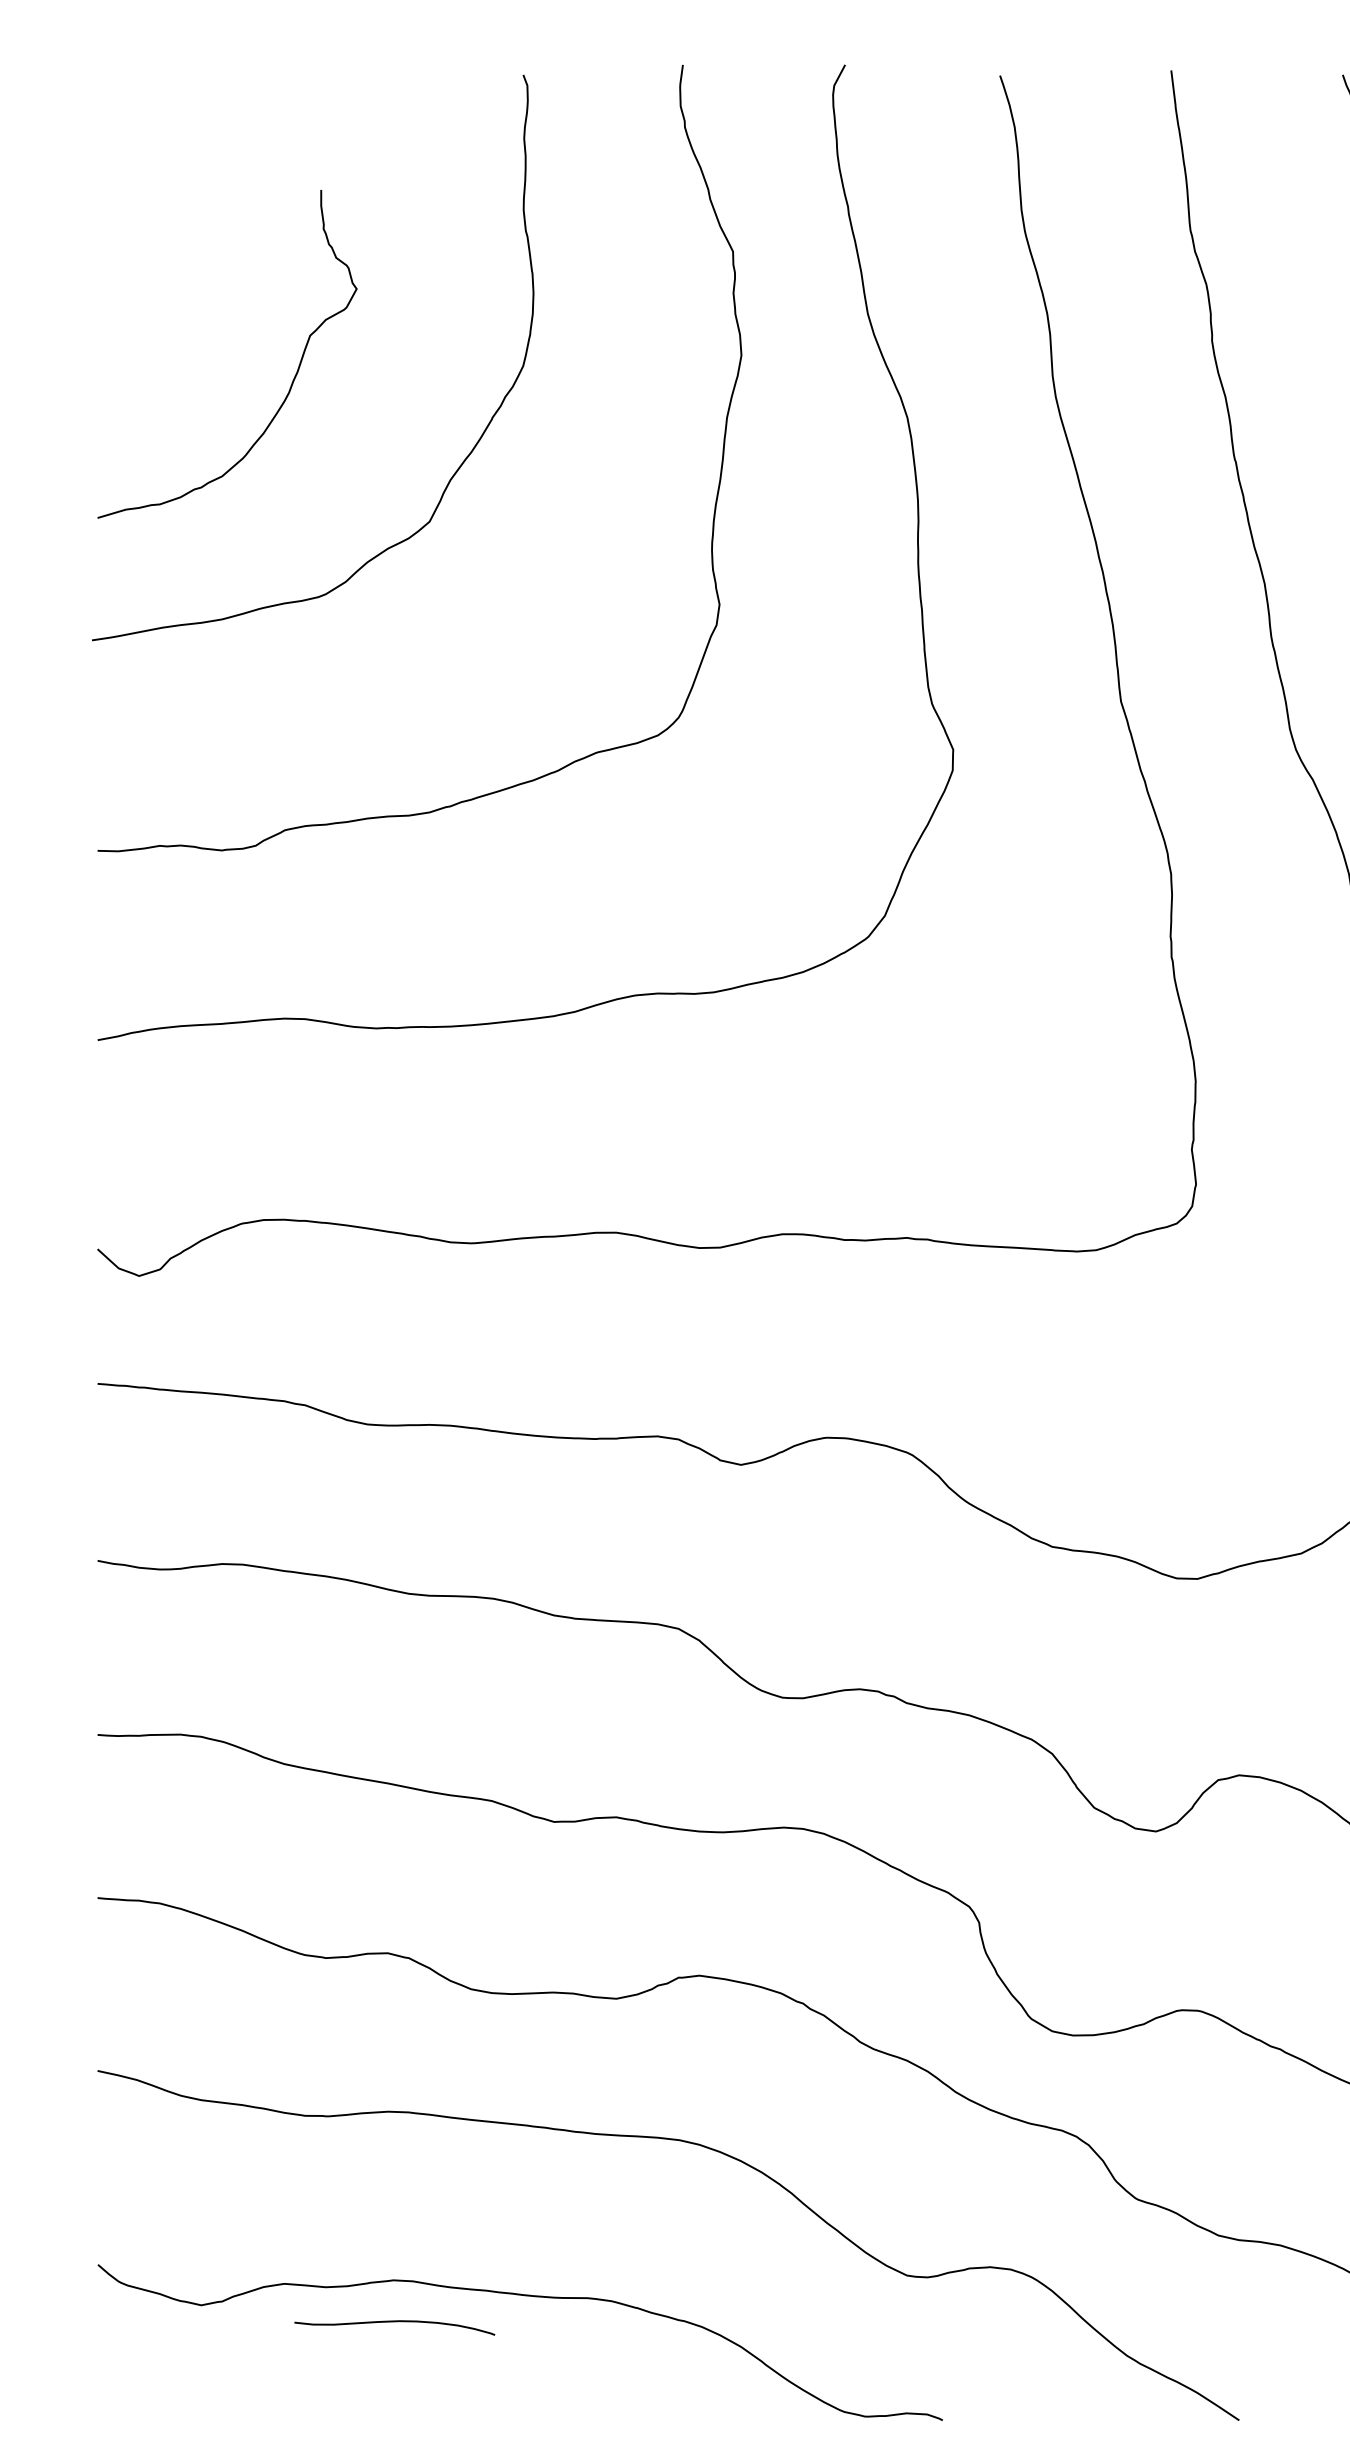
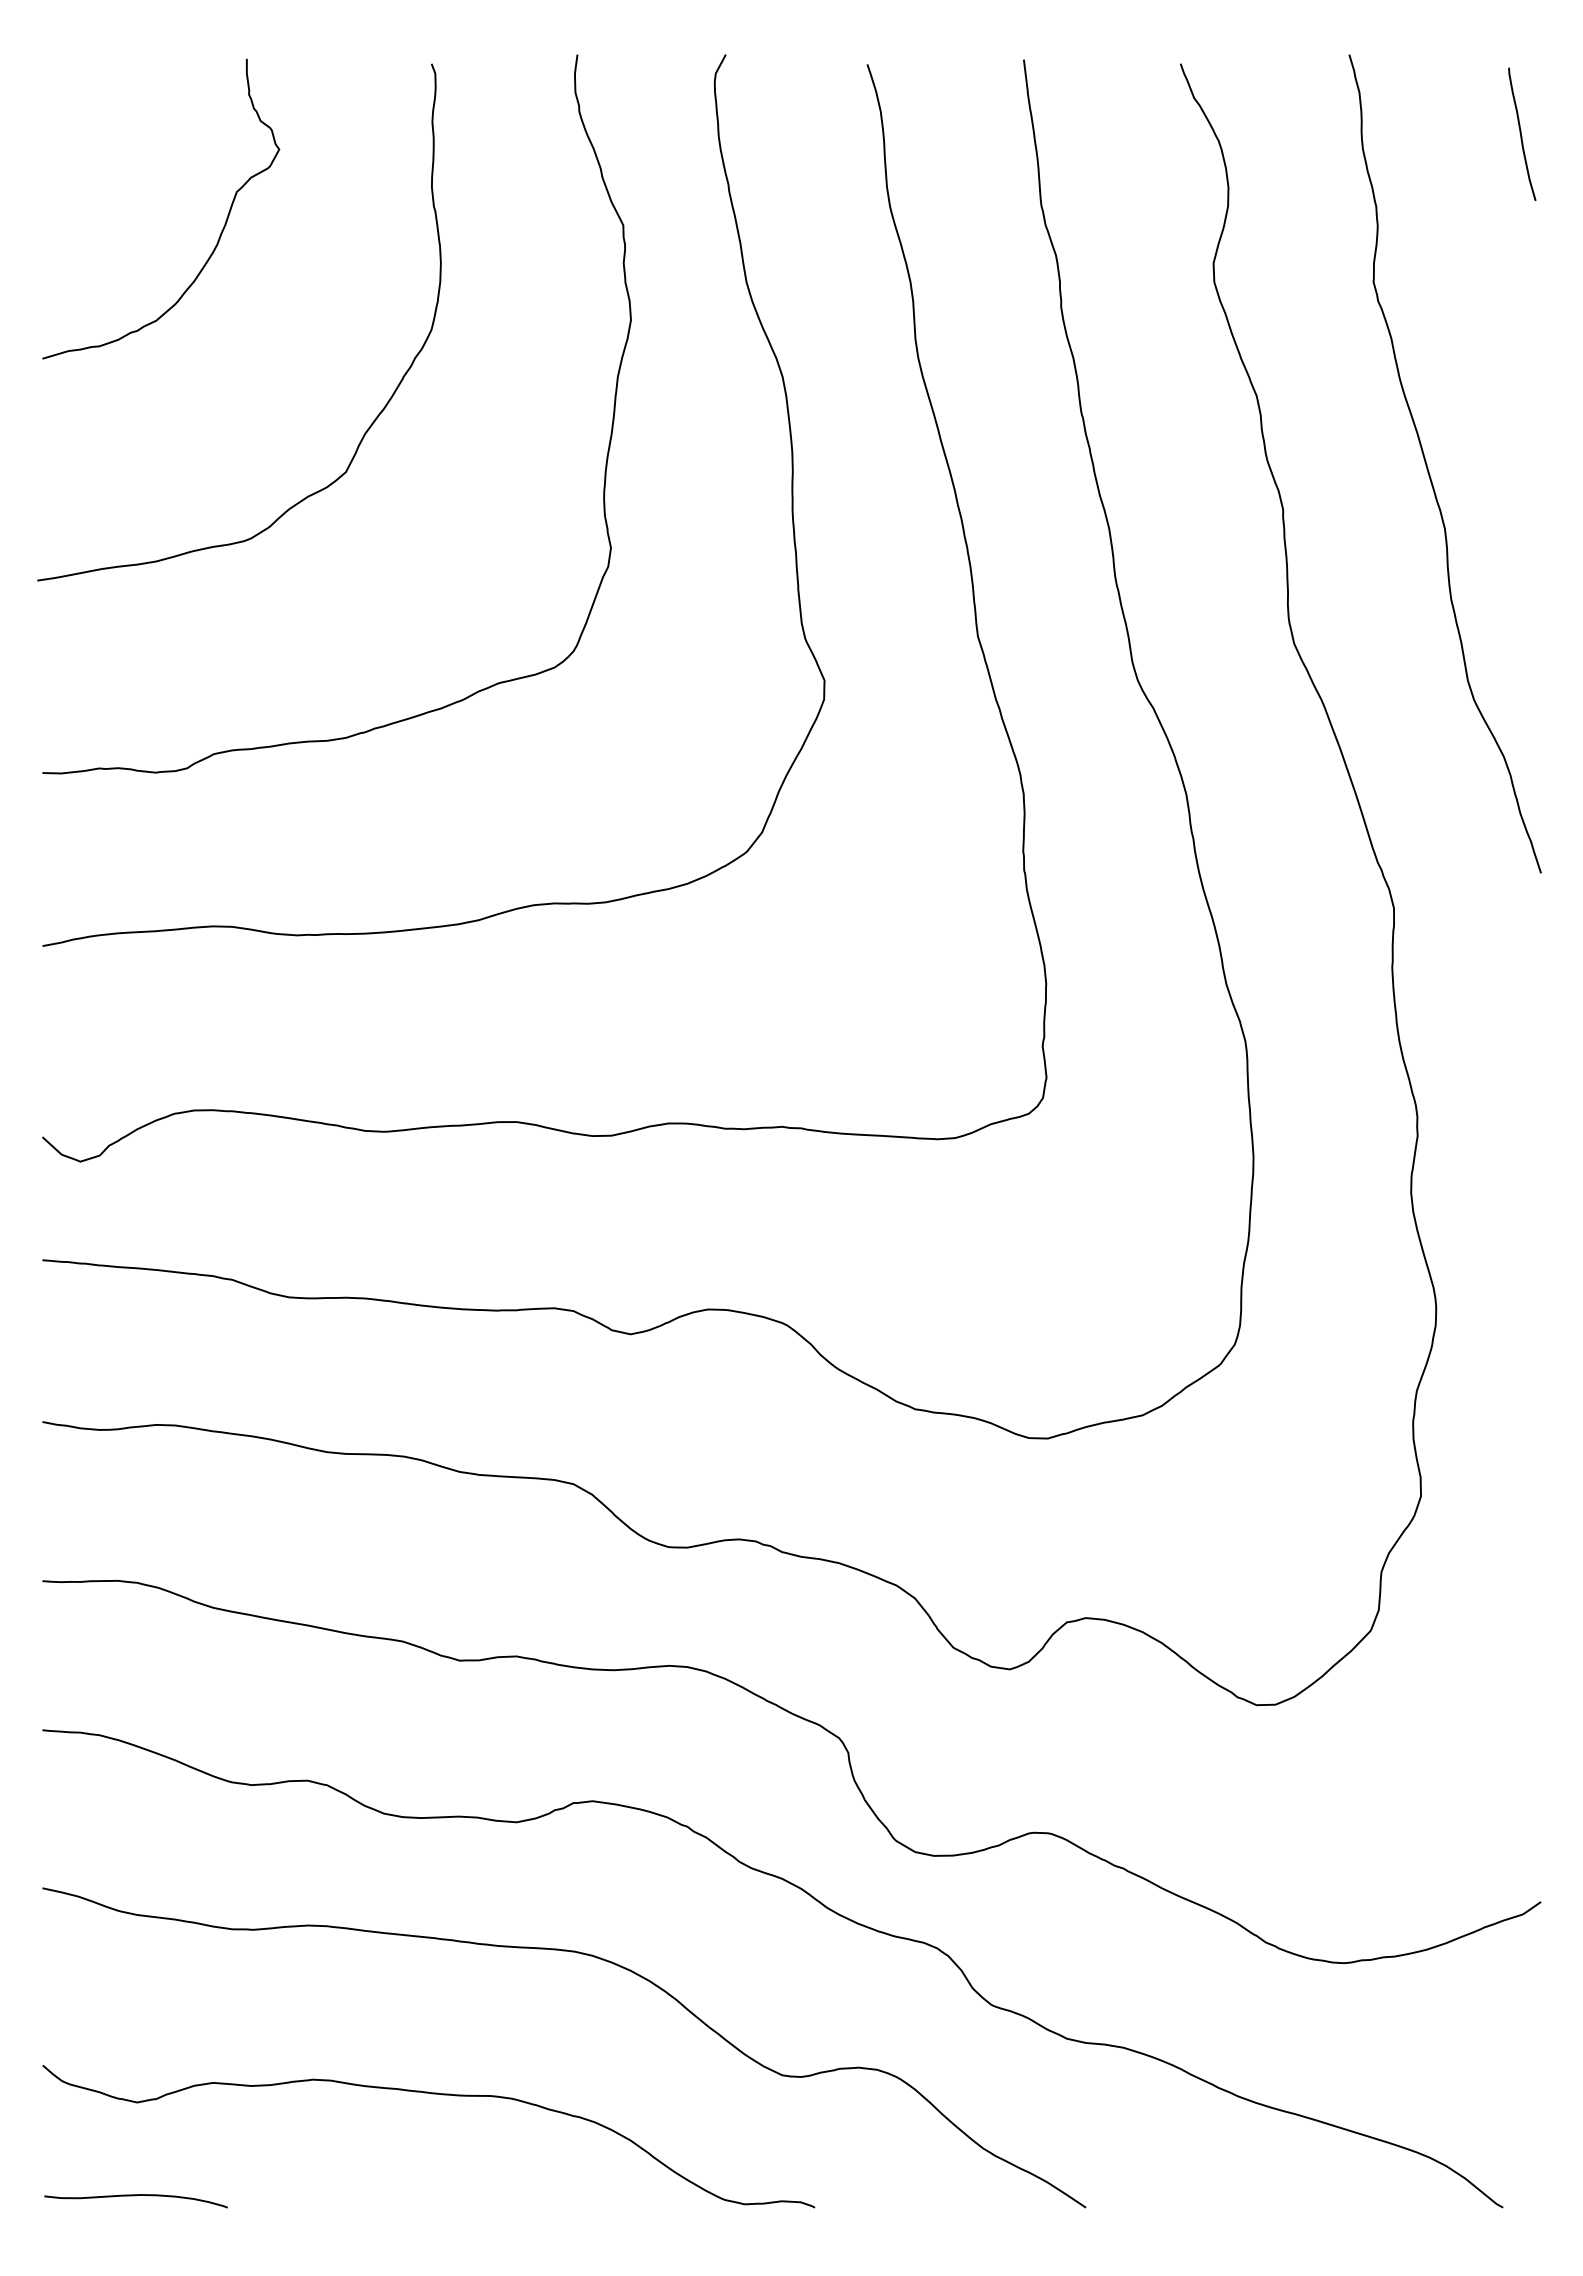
curve: (292, 379) -> (220, 232), moved
curve: (394, 2322) -> (135, 2196), moved

